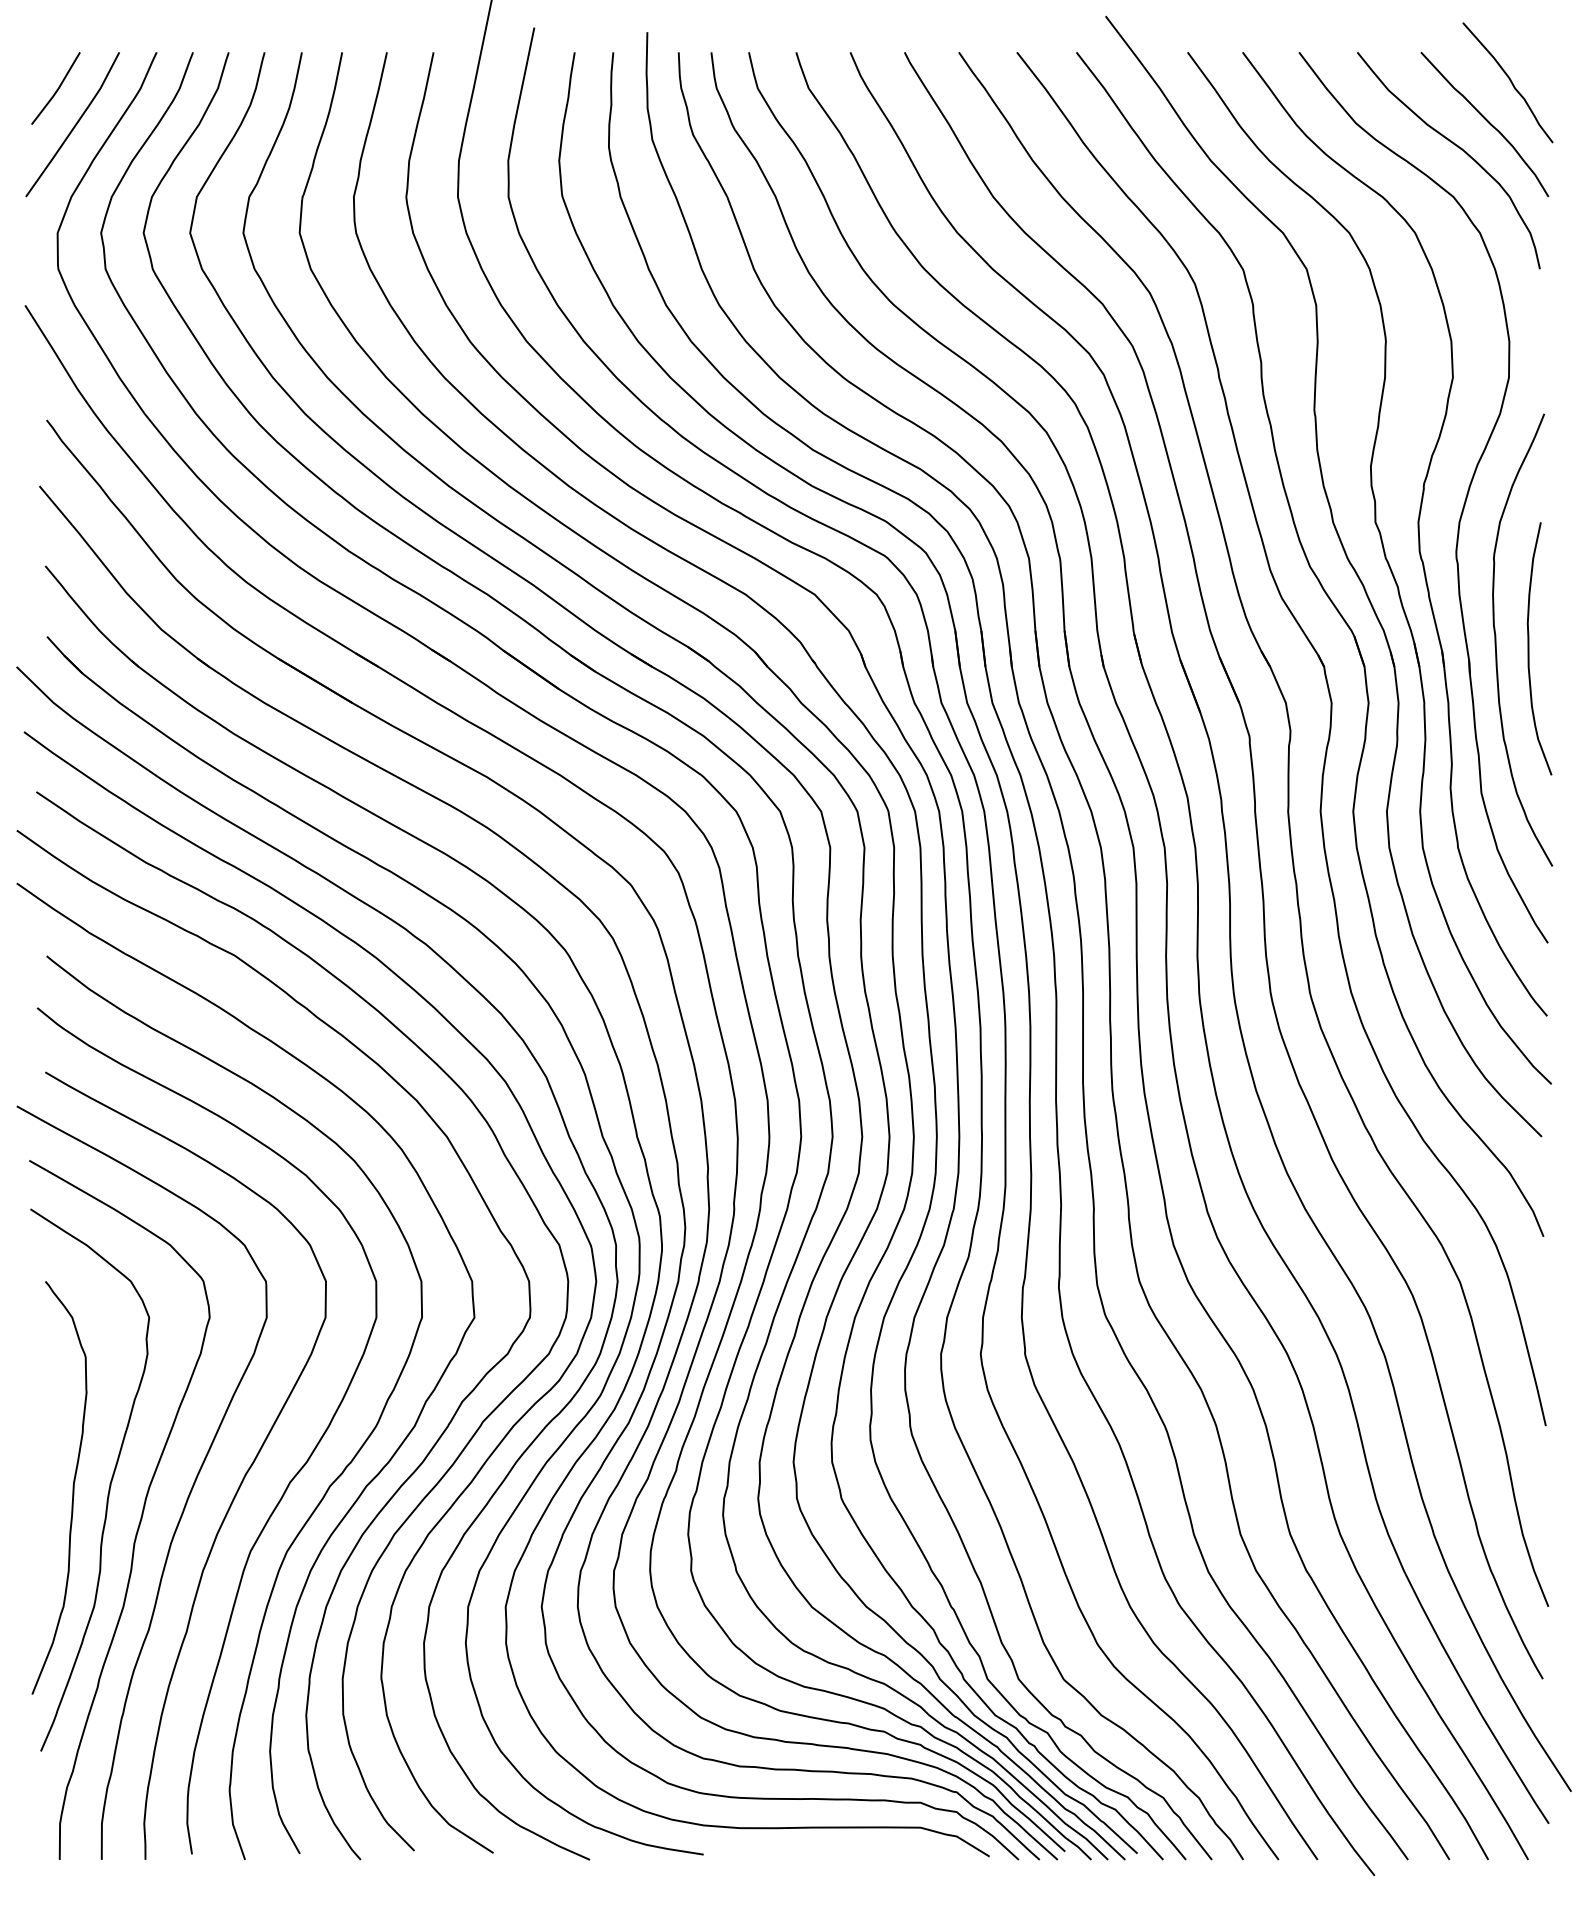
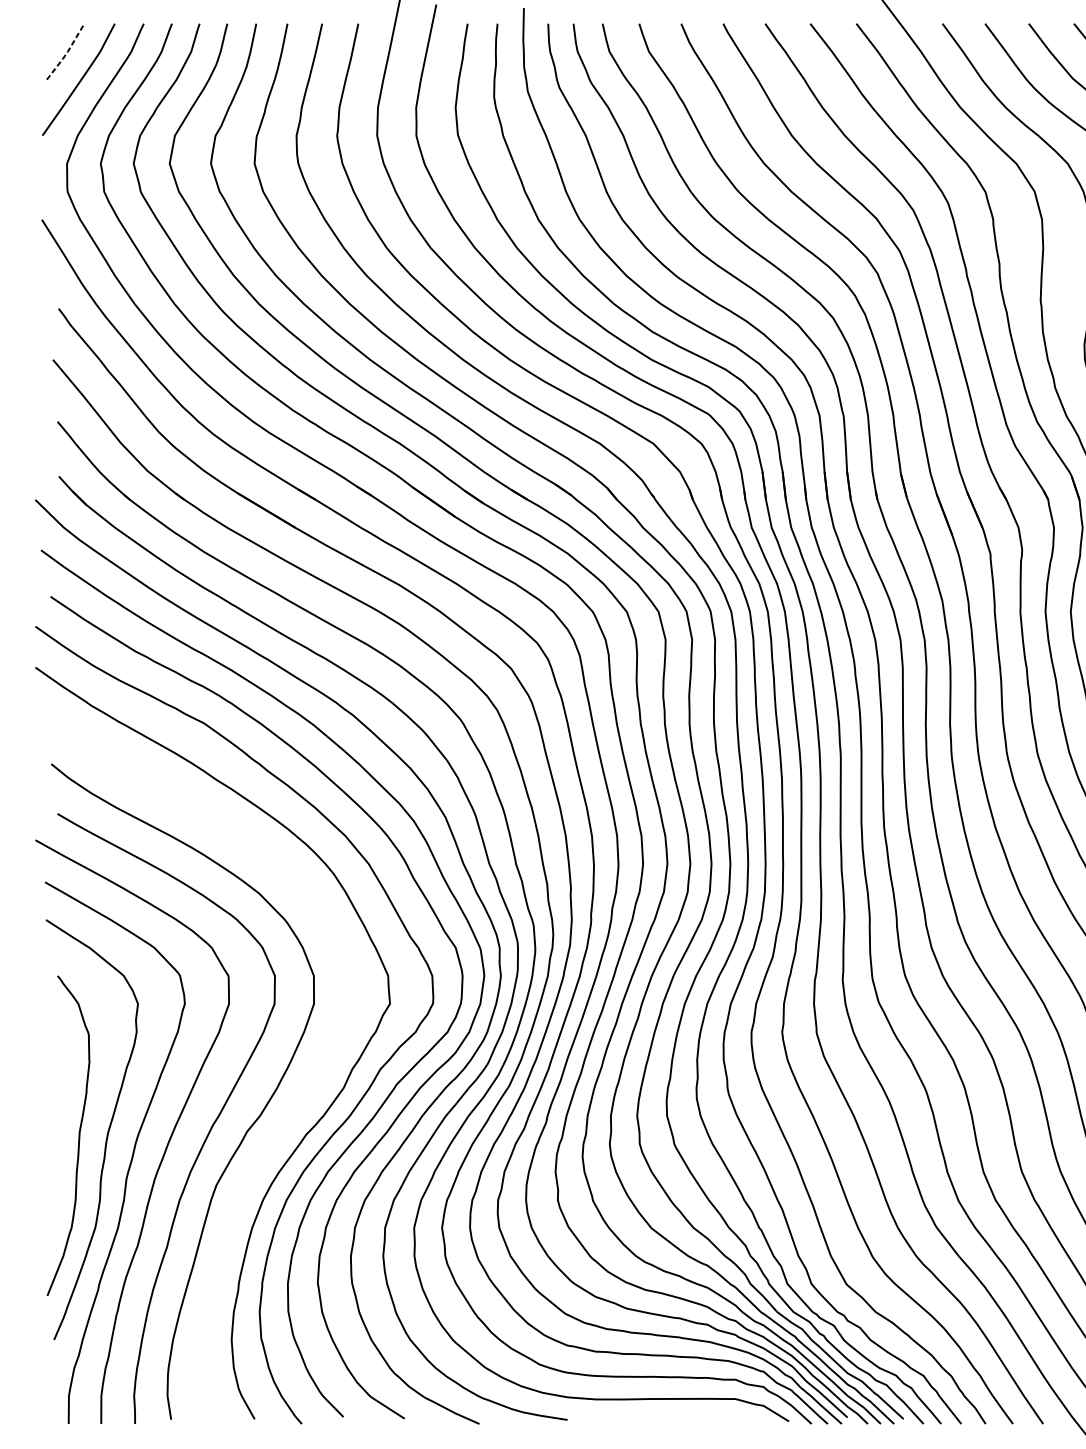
line: (57, 89) -> (66, 52), solid -> dashed
curve: (328, 1486) -> (276, 1134), removed

